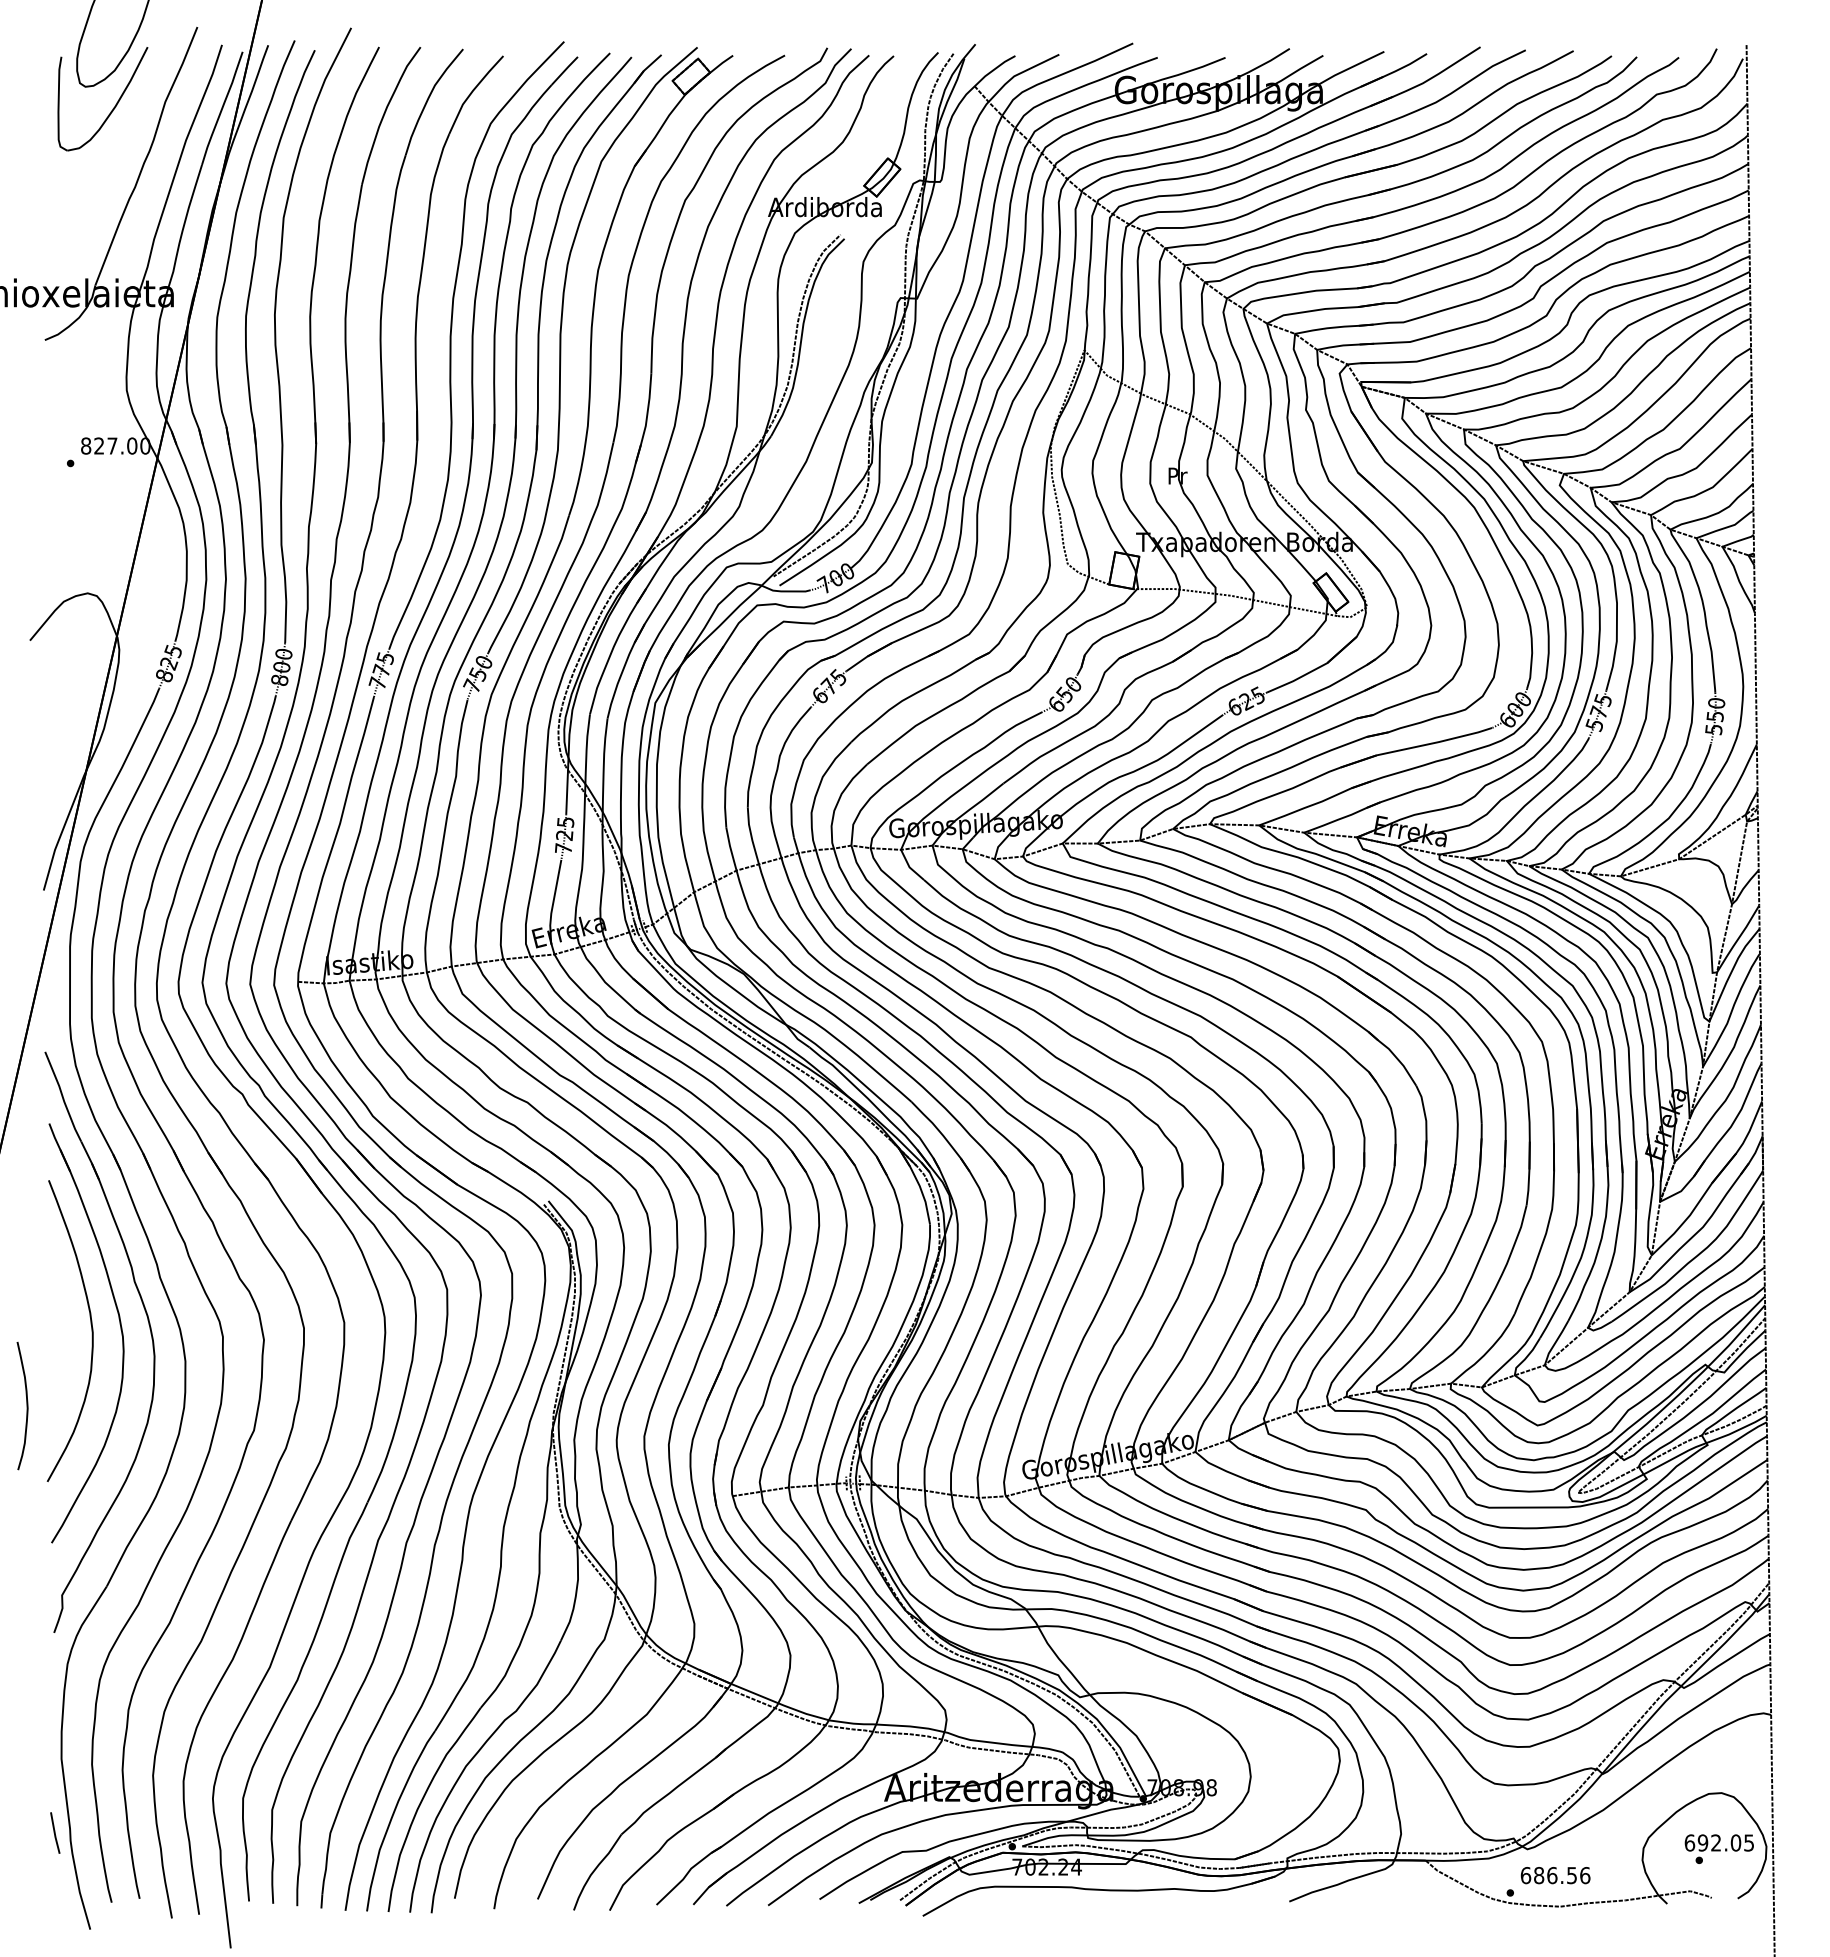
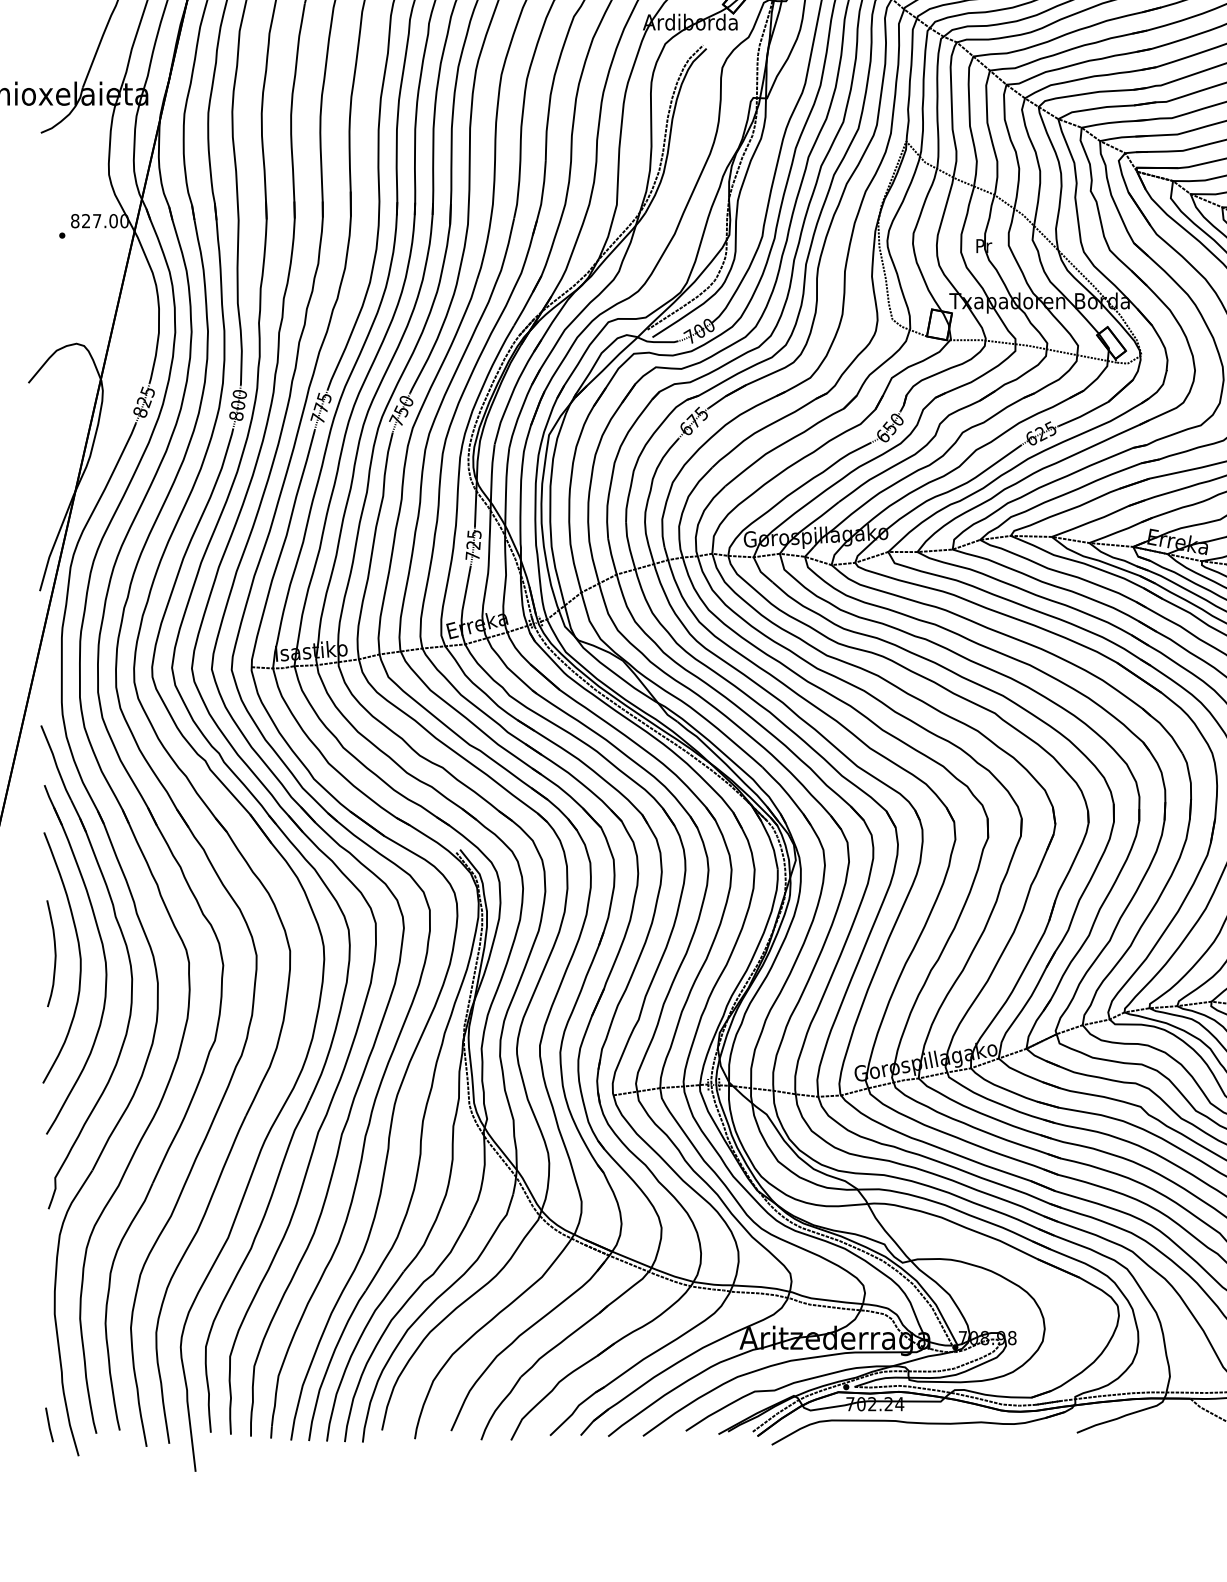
curve: (26, 1406) -> (54, 954), moved
line: (55, 1832) -> (49, 1424), moved

